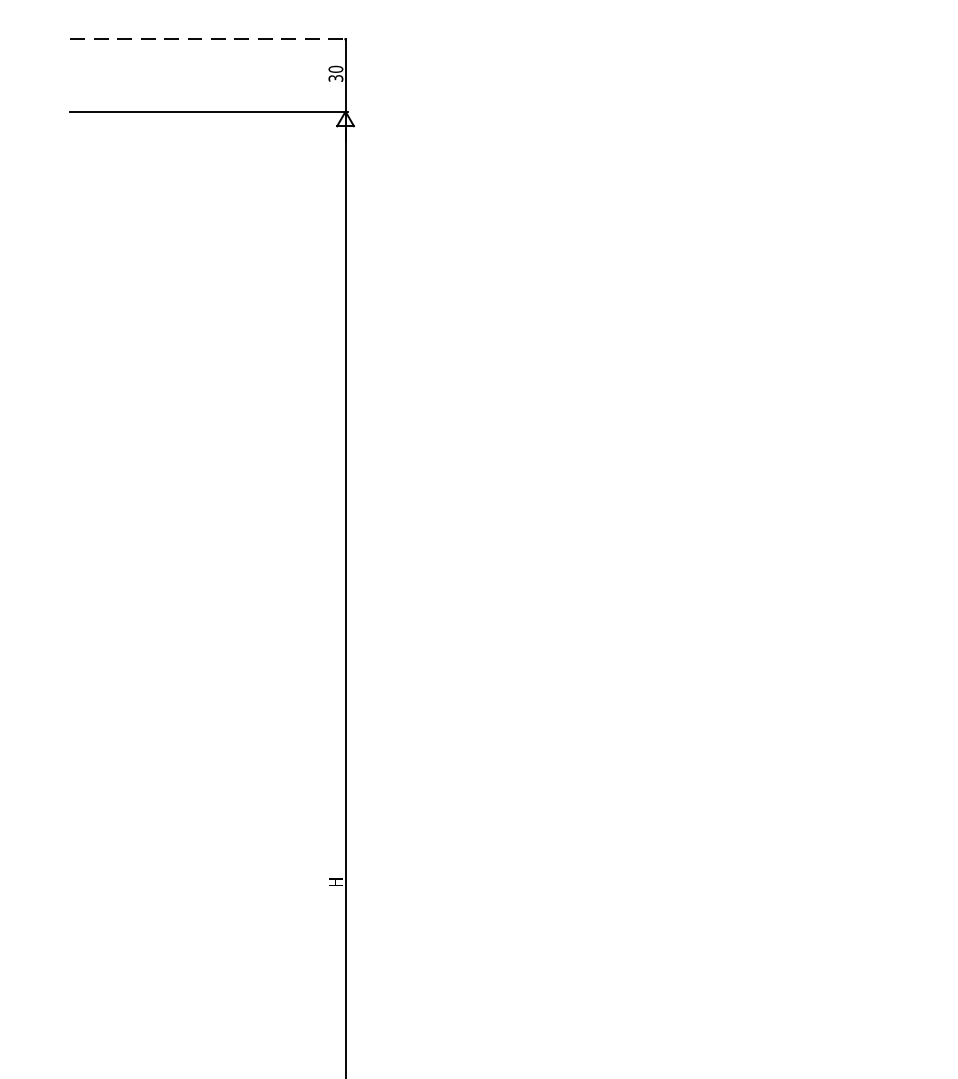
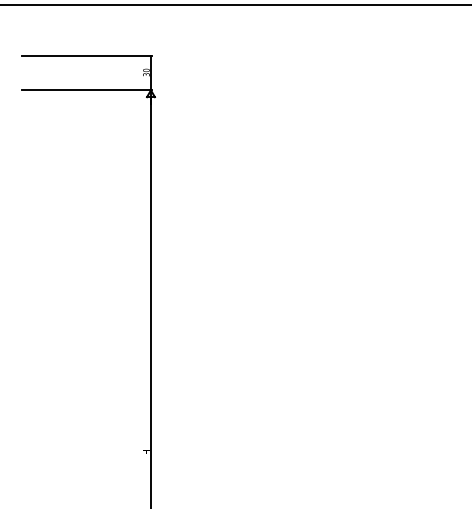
line: (210, 39) -> (87, 56), dashed -> solid

